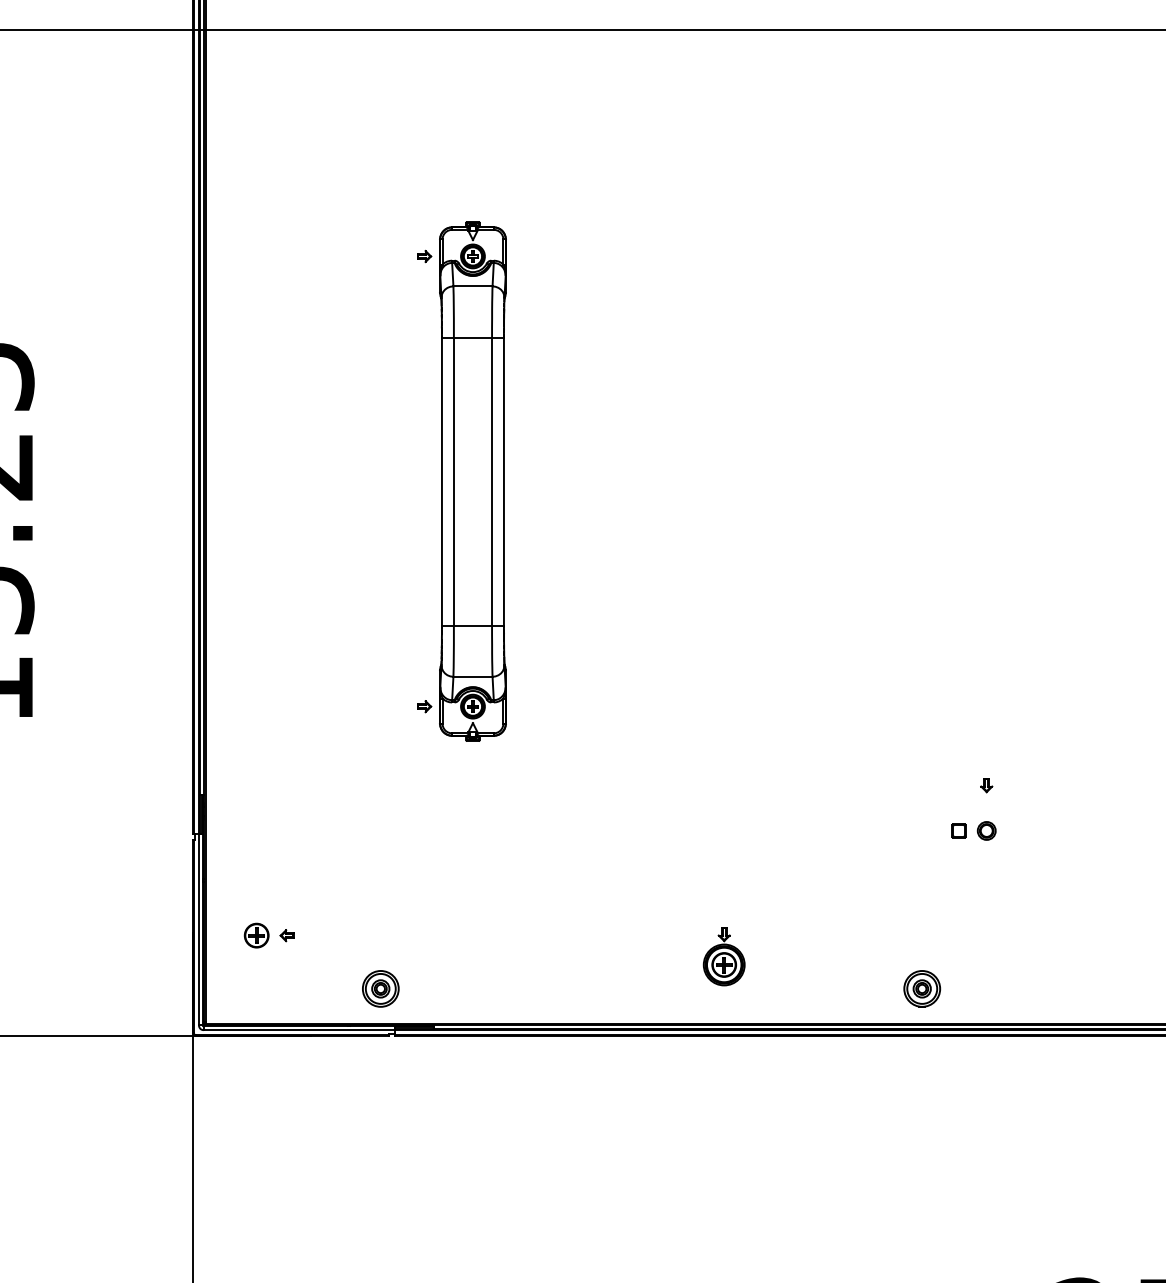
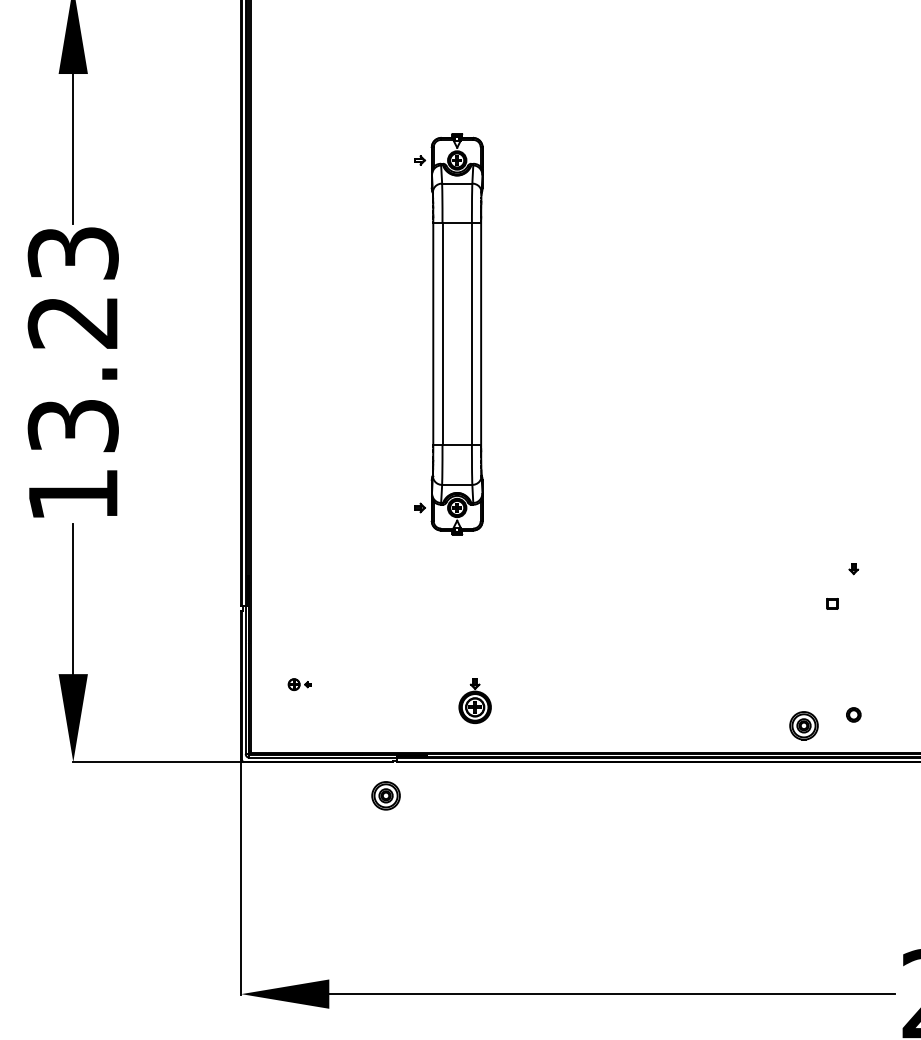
part: (986, 830) -> (853, 714), moved
part: (268, 935) -> (299, 684), size x0.6
part: (723, 956) -> (474, 700), moved
part: (380, 988) -> (385, 795), moved

